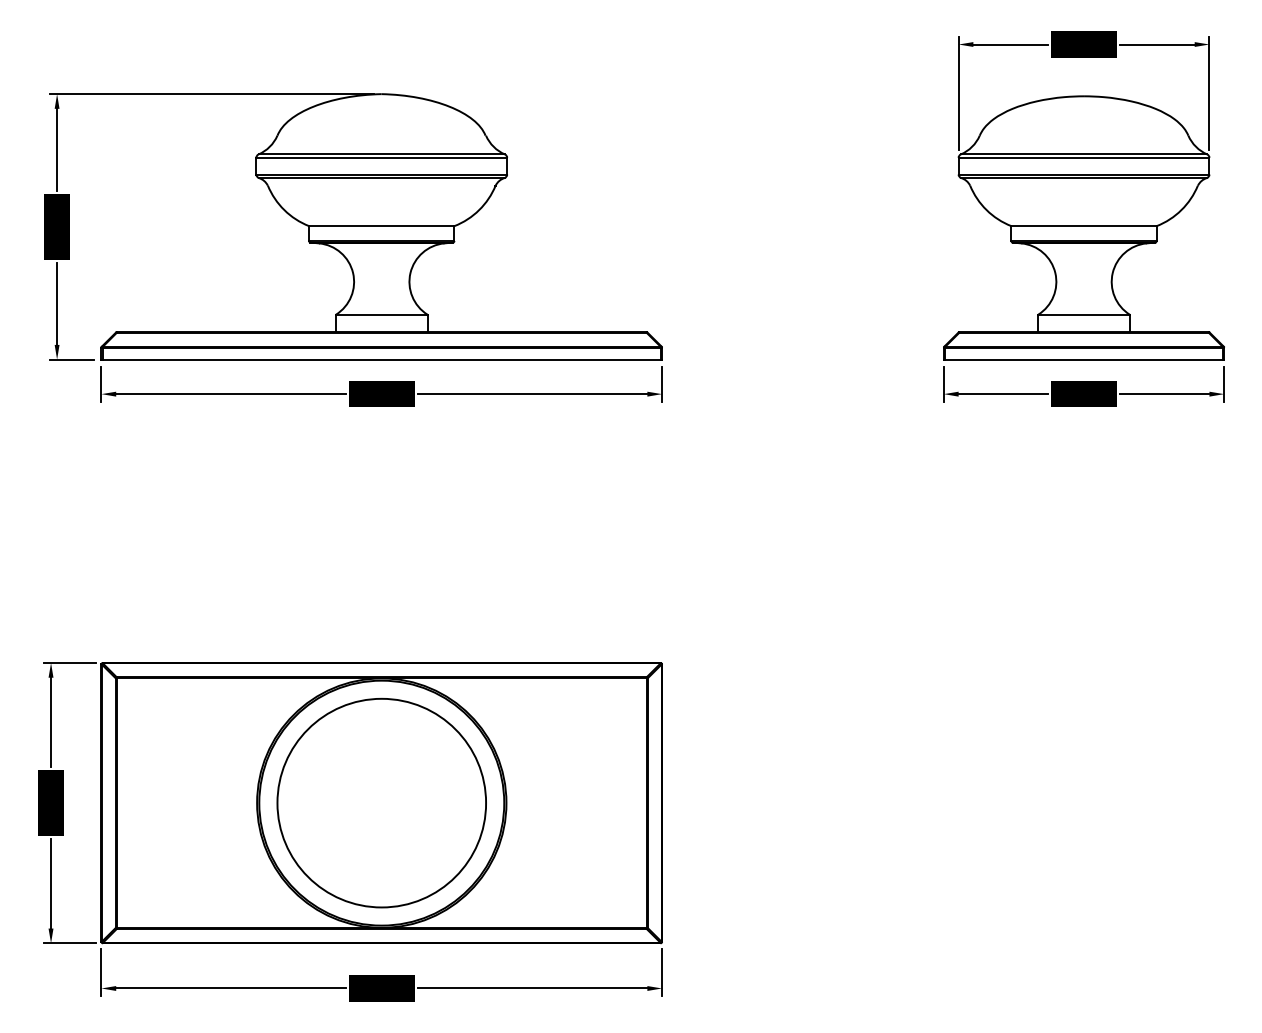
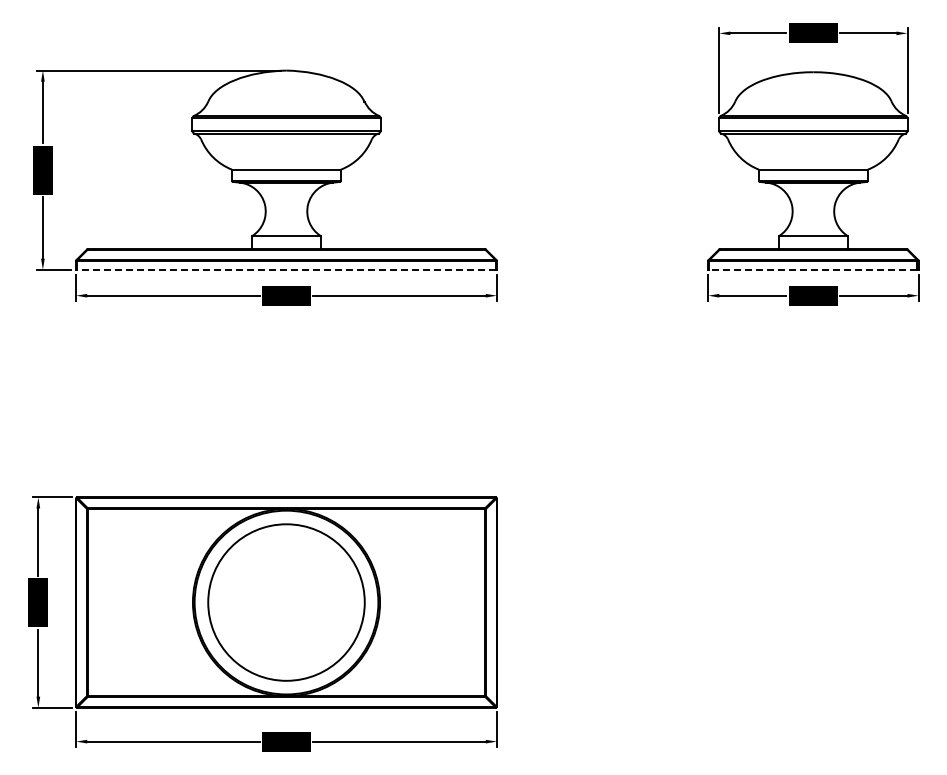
line: (381, 359) -> (286, 269), solid -> dashed
line: (1082, 359) -> (812, 269), solid -> dashed

